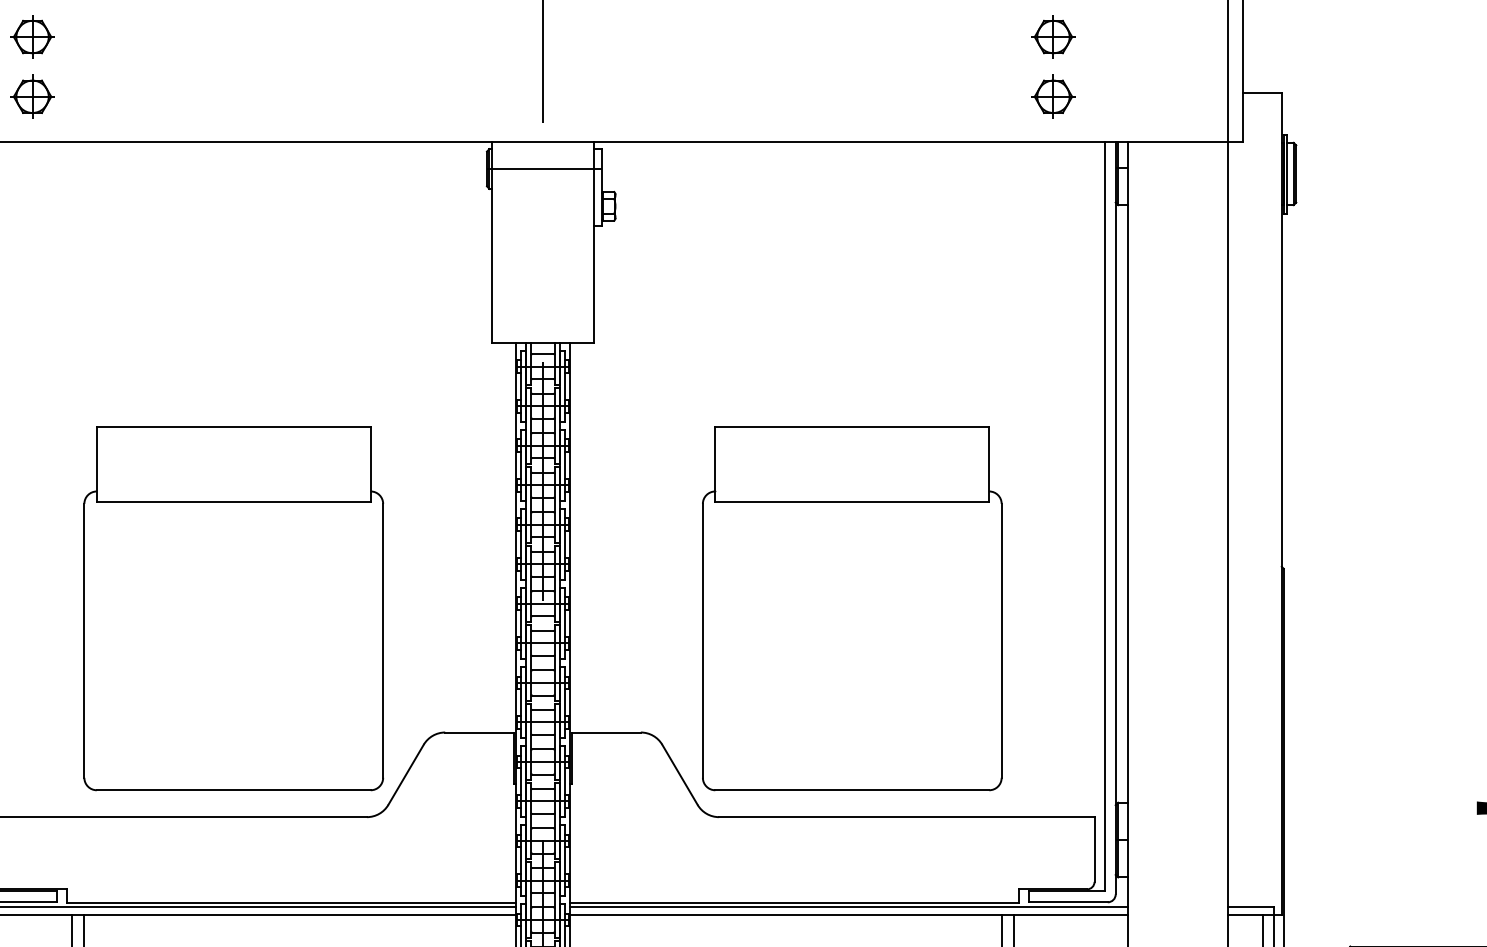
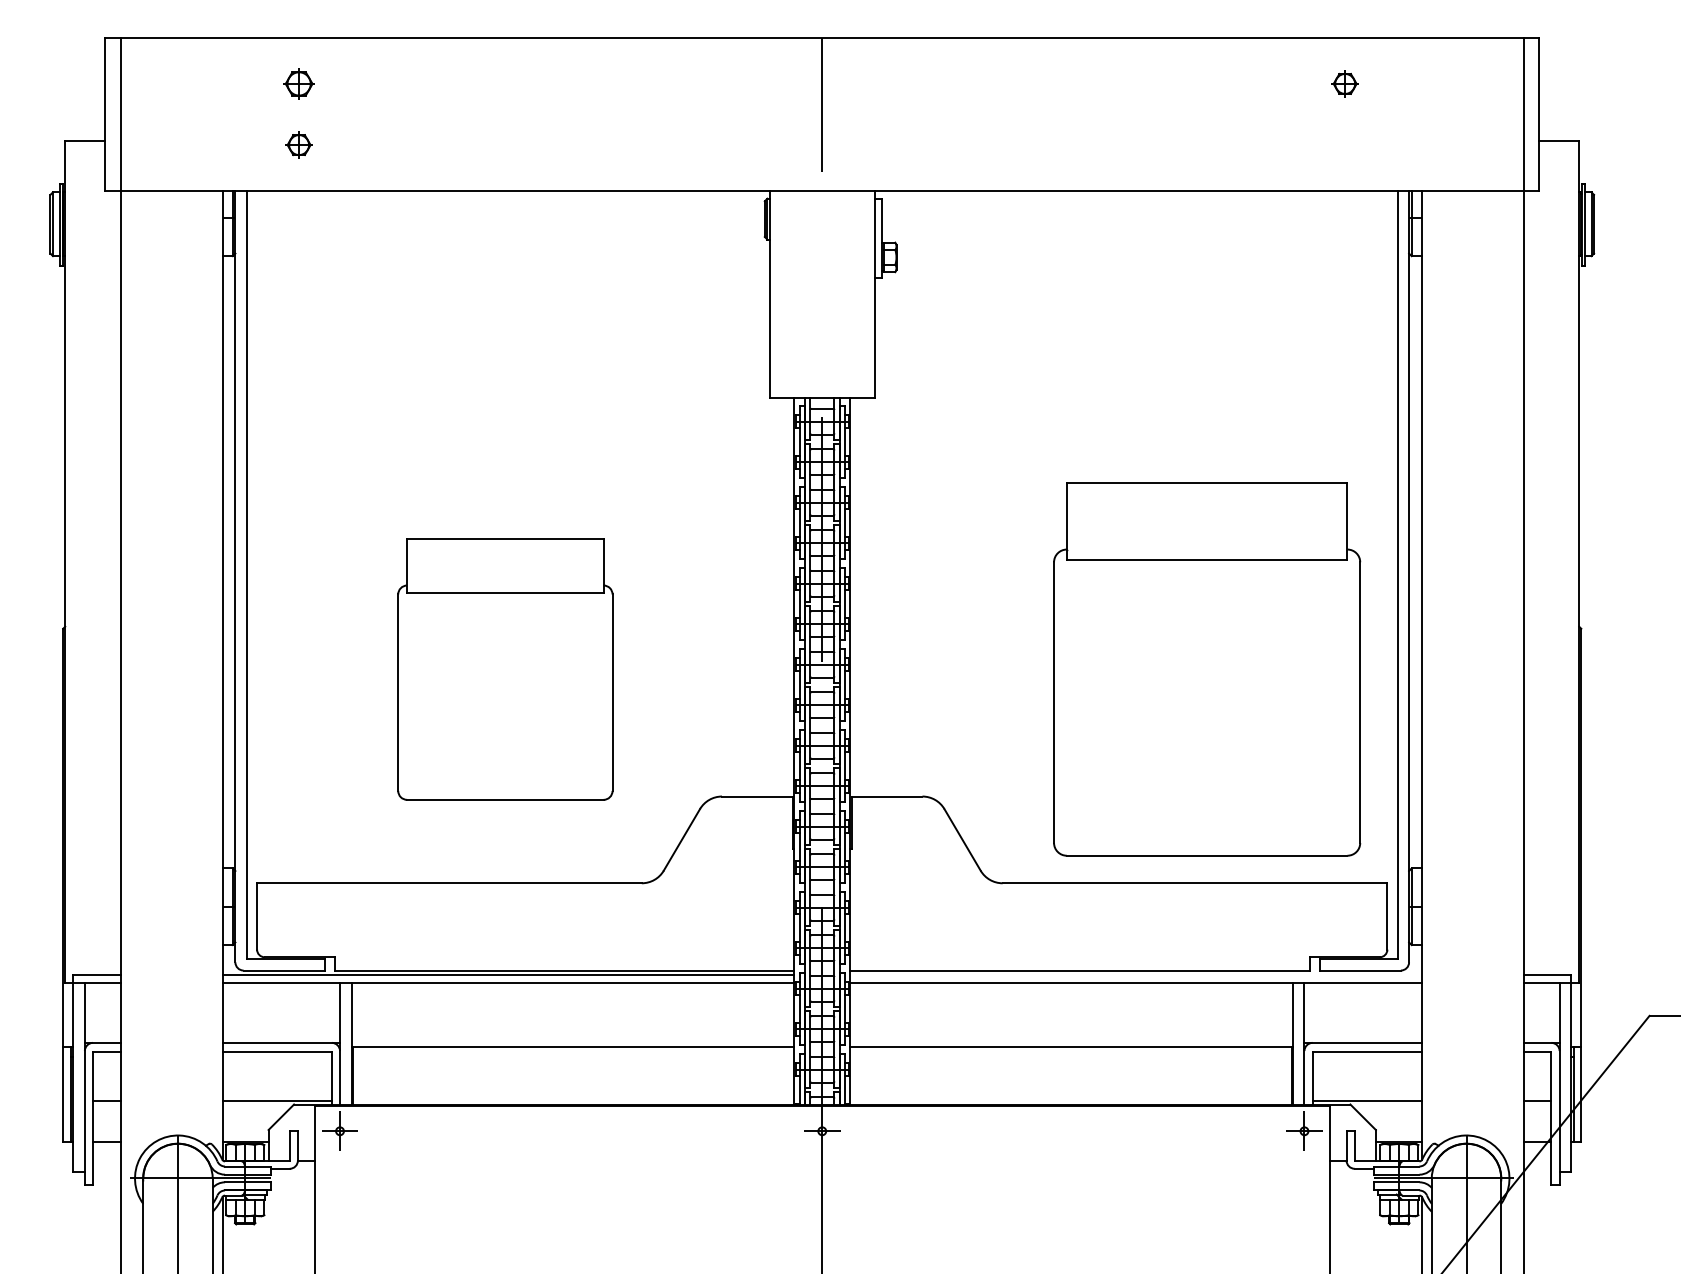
part: (31, 36) -> (298, 83), size x0.7
part: (1052, 36) -> (1344, 83), size x0.6
part: (31, 96) -> (298, 144), size x0.6
part: (1052, 96) -> (1344, 144), removed
line: (544, 169) -> (823, 219), removed
part: (233, 608) -> (505, 669), size x0.7
part: (852, 608) -> (1207, 669), moved
line: (848, 907) -> (1135, 975), removed

